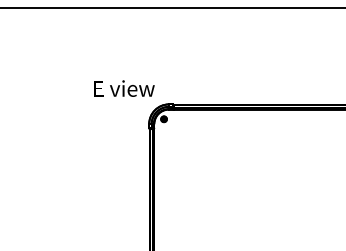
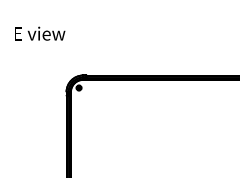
text: (124, 88) -> (39, 33), moved

